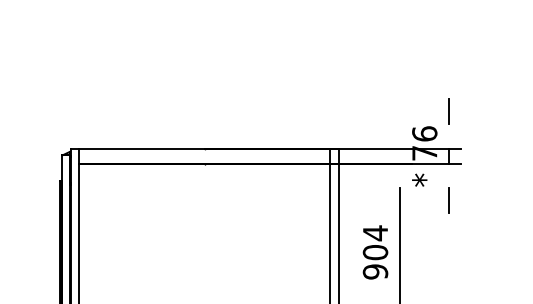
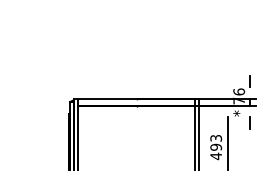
text: (376, 252) -> (216, 147), 904 -> 493

